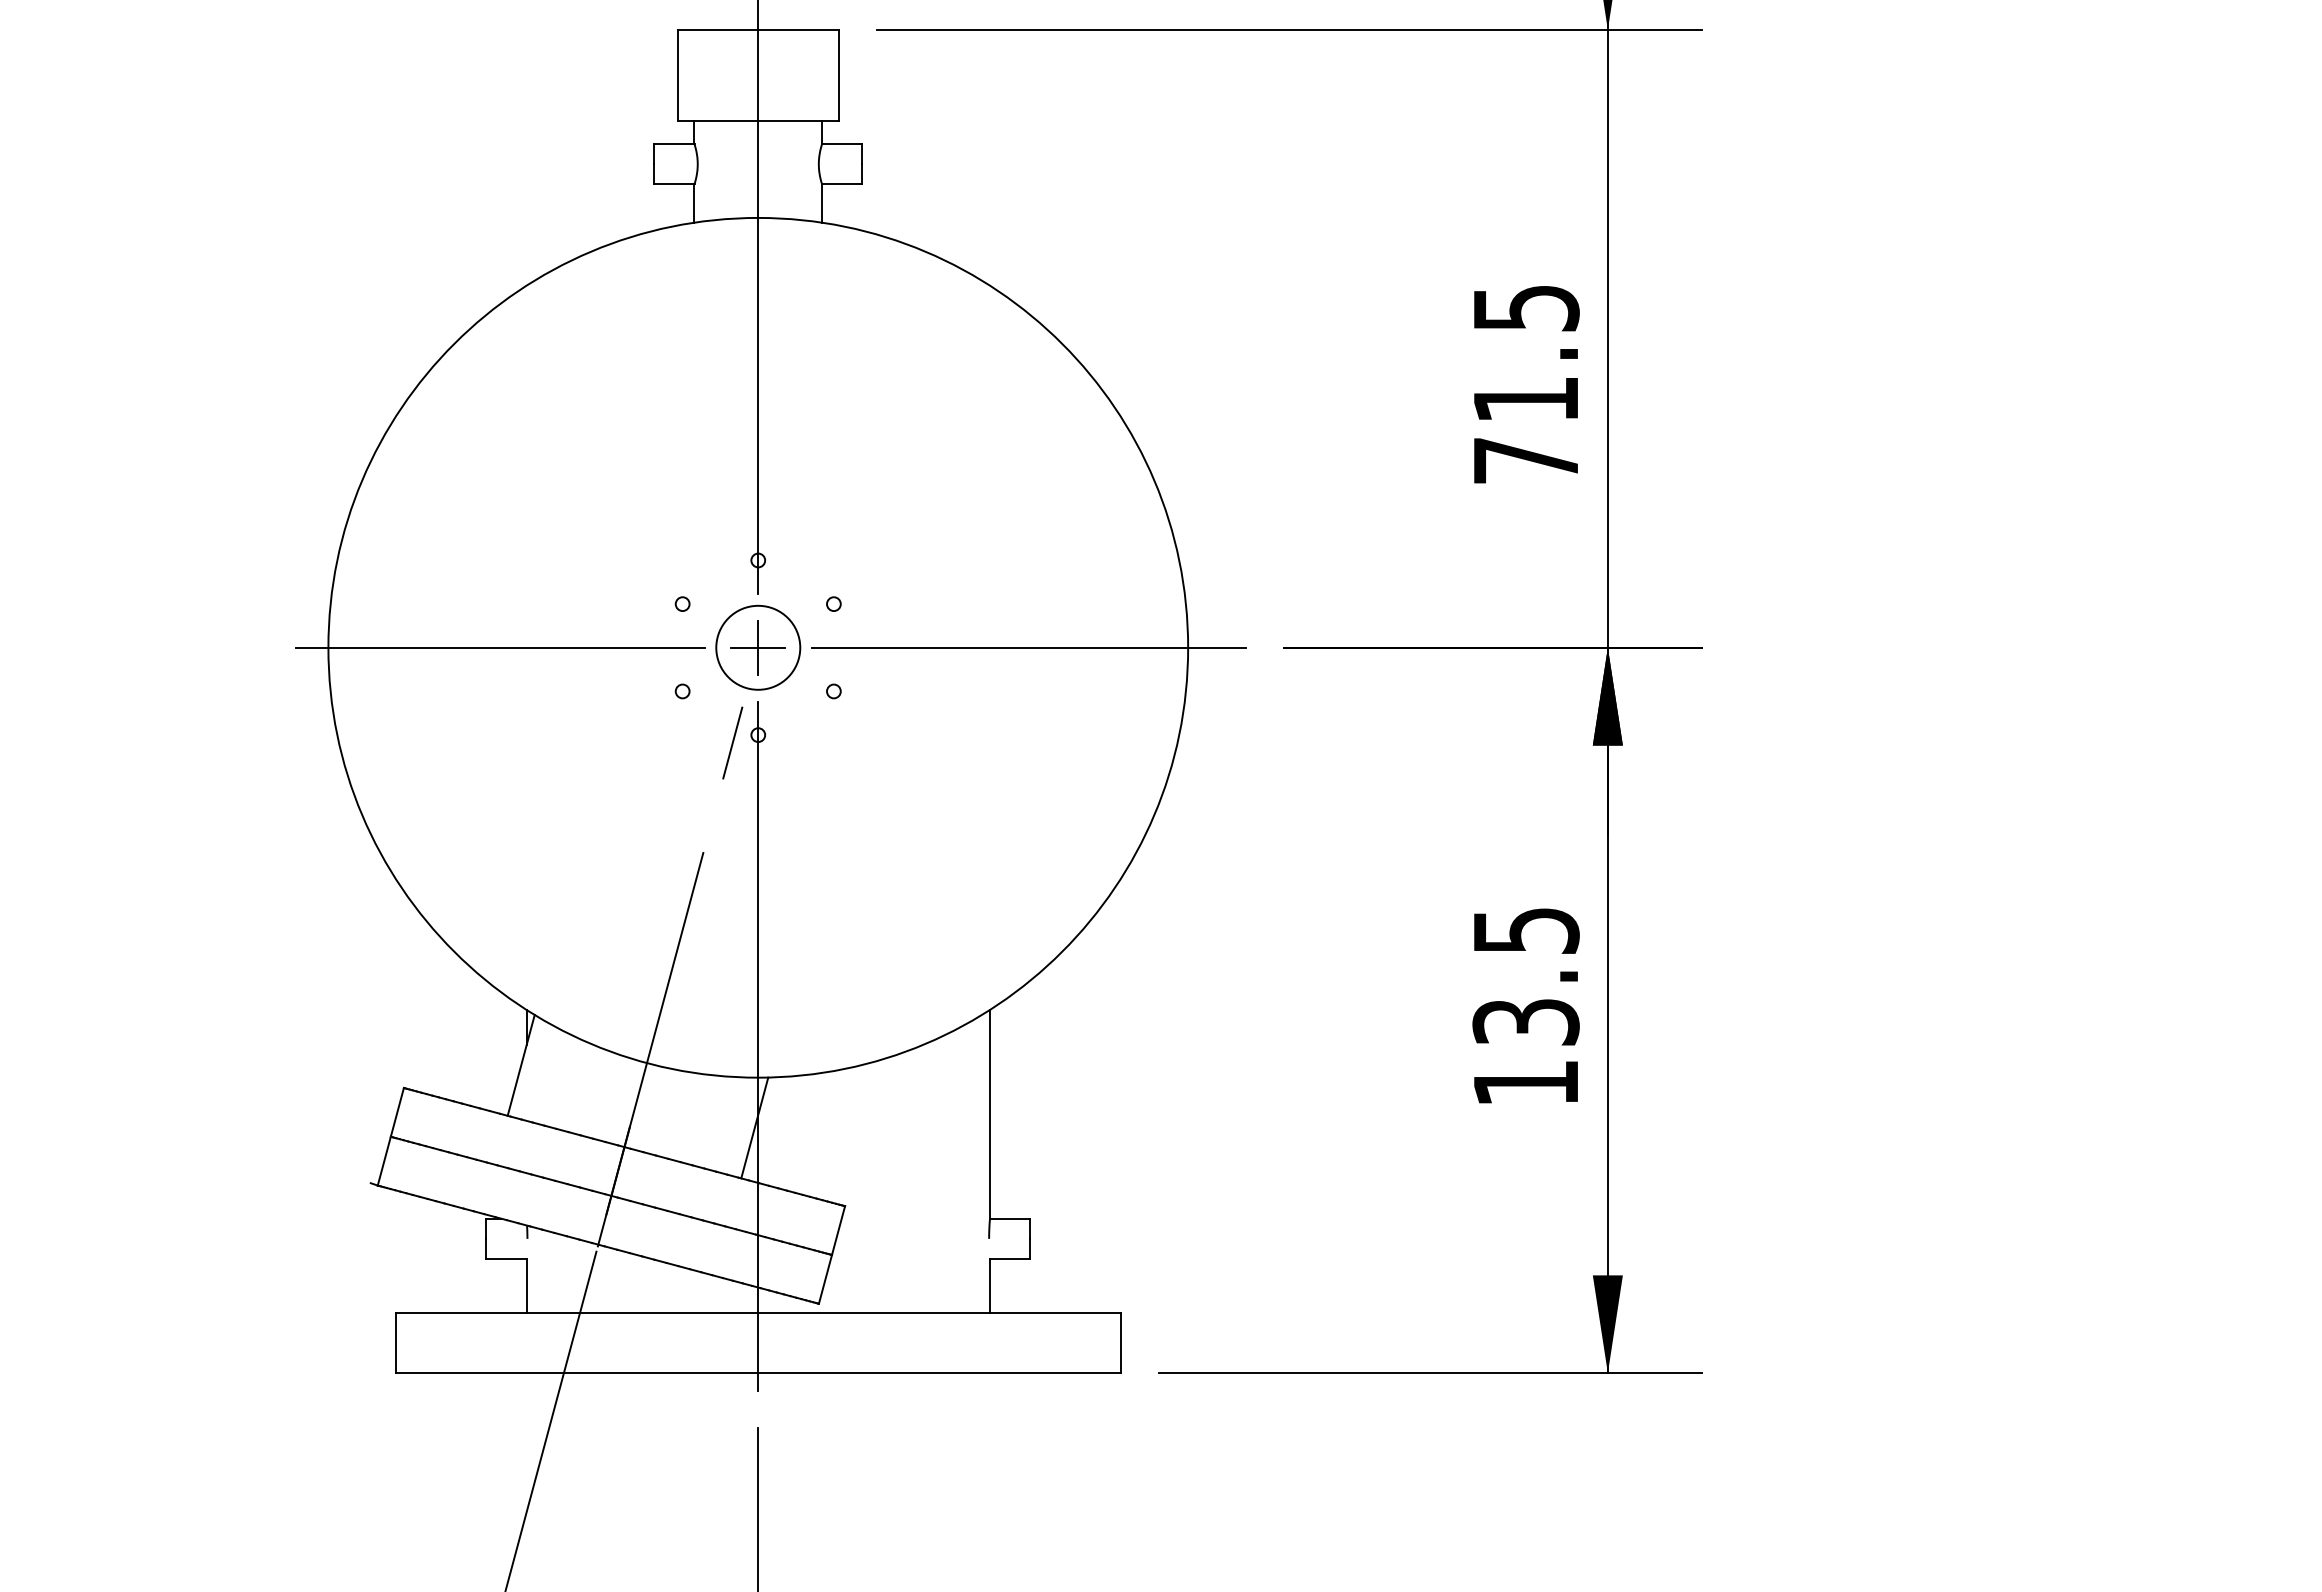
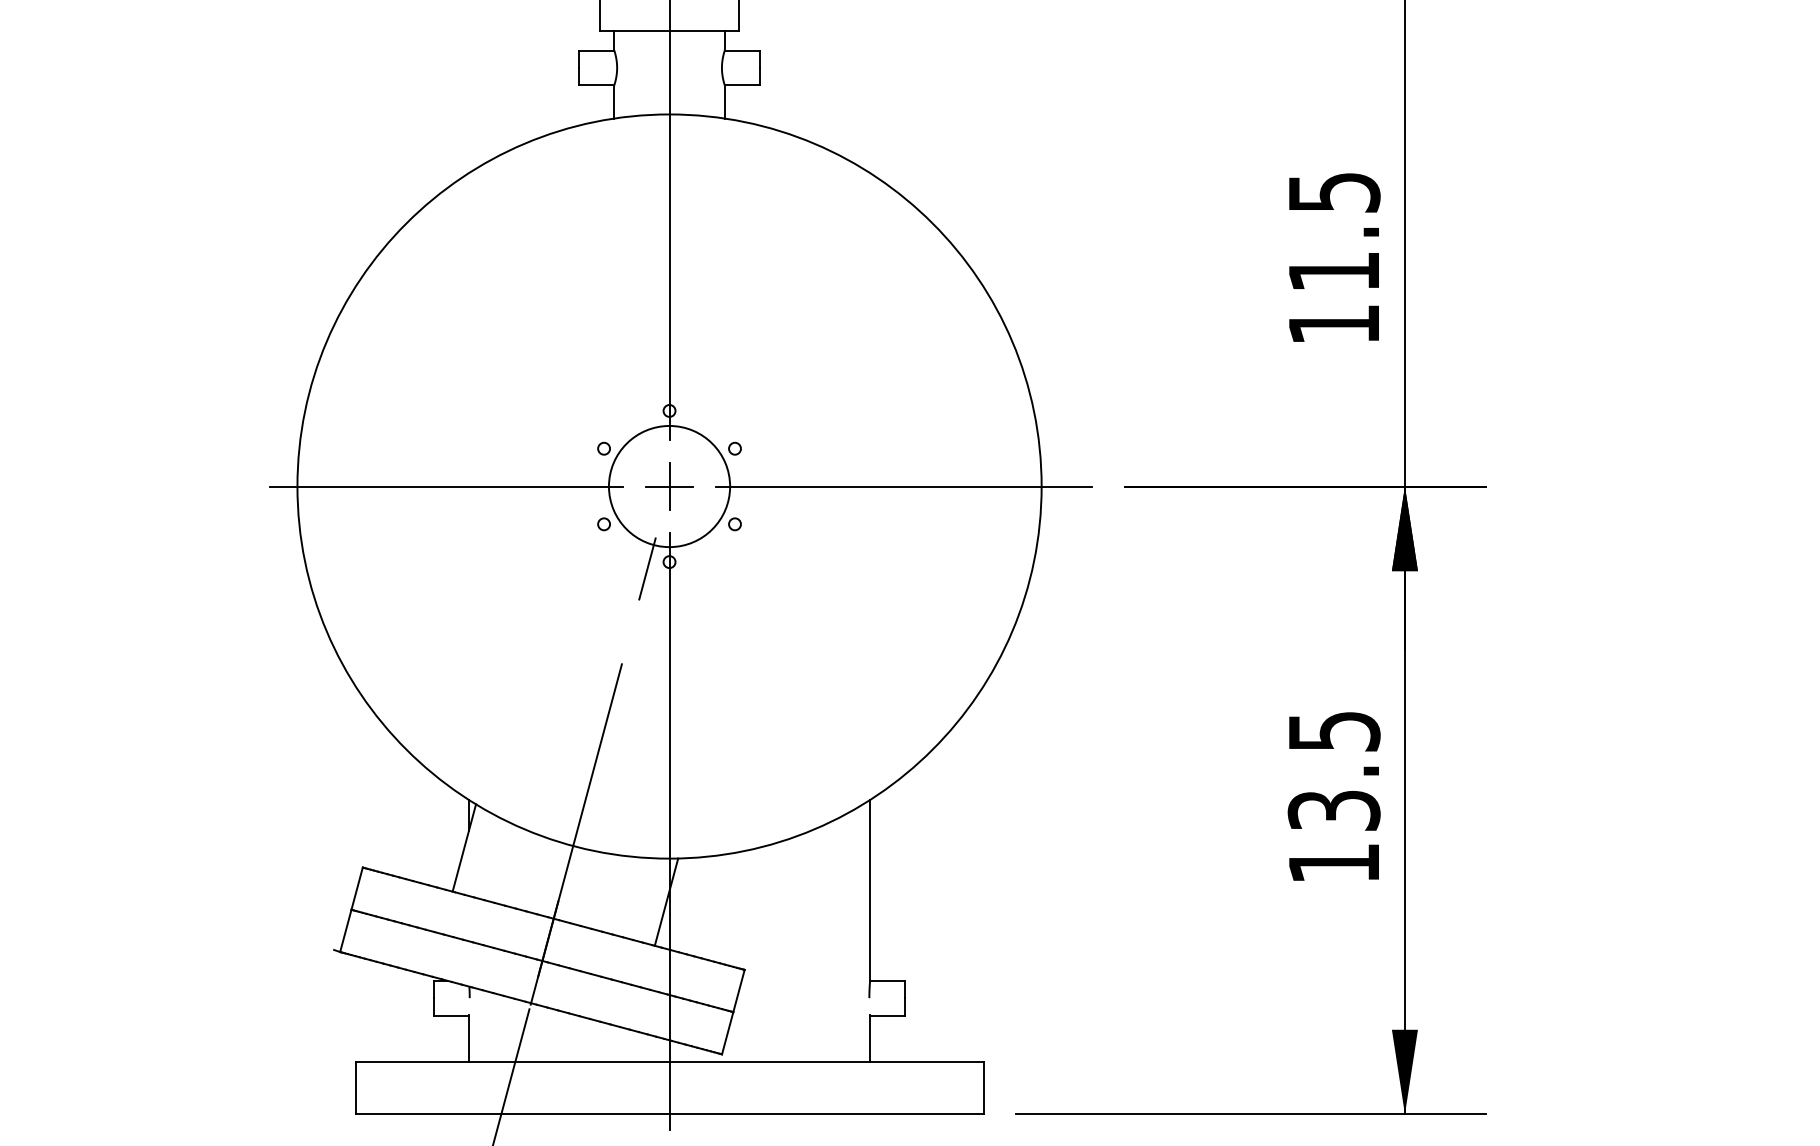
text: (1525, 460) -> (1333, 324), 71.5 -> 11.5
circle: (758, 647) -> (669, 486), size x1.67

